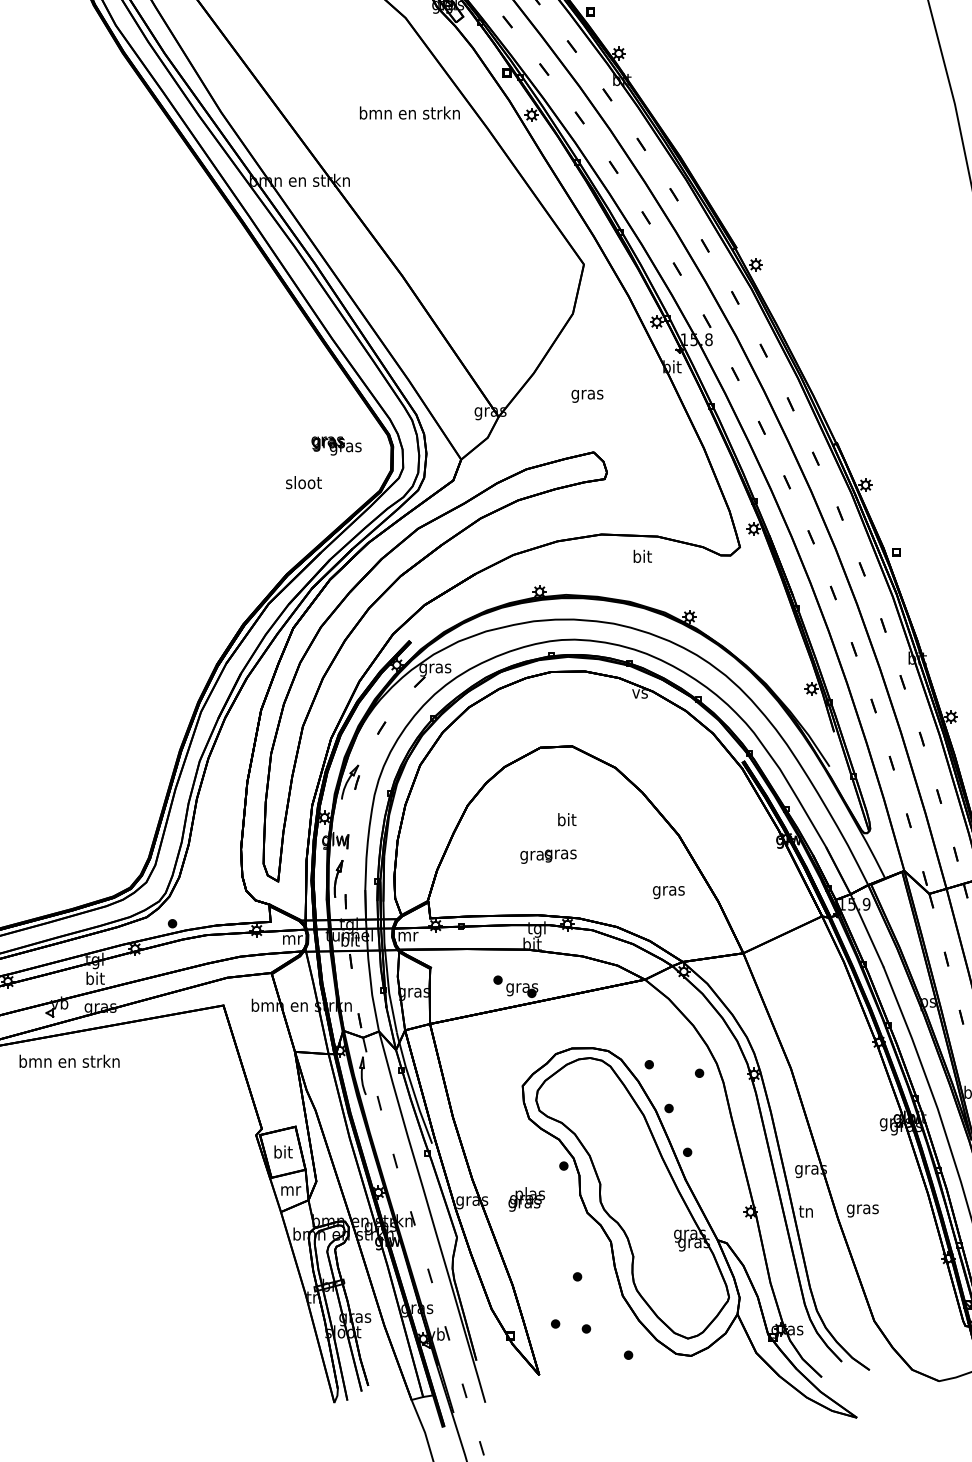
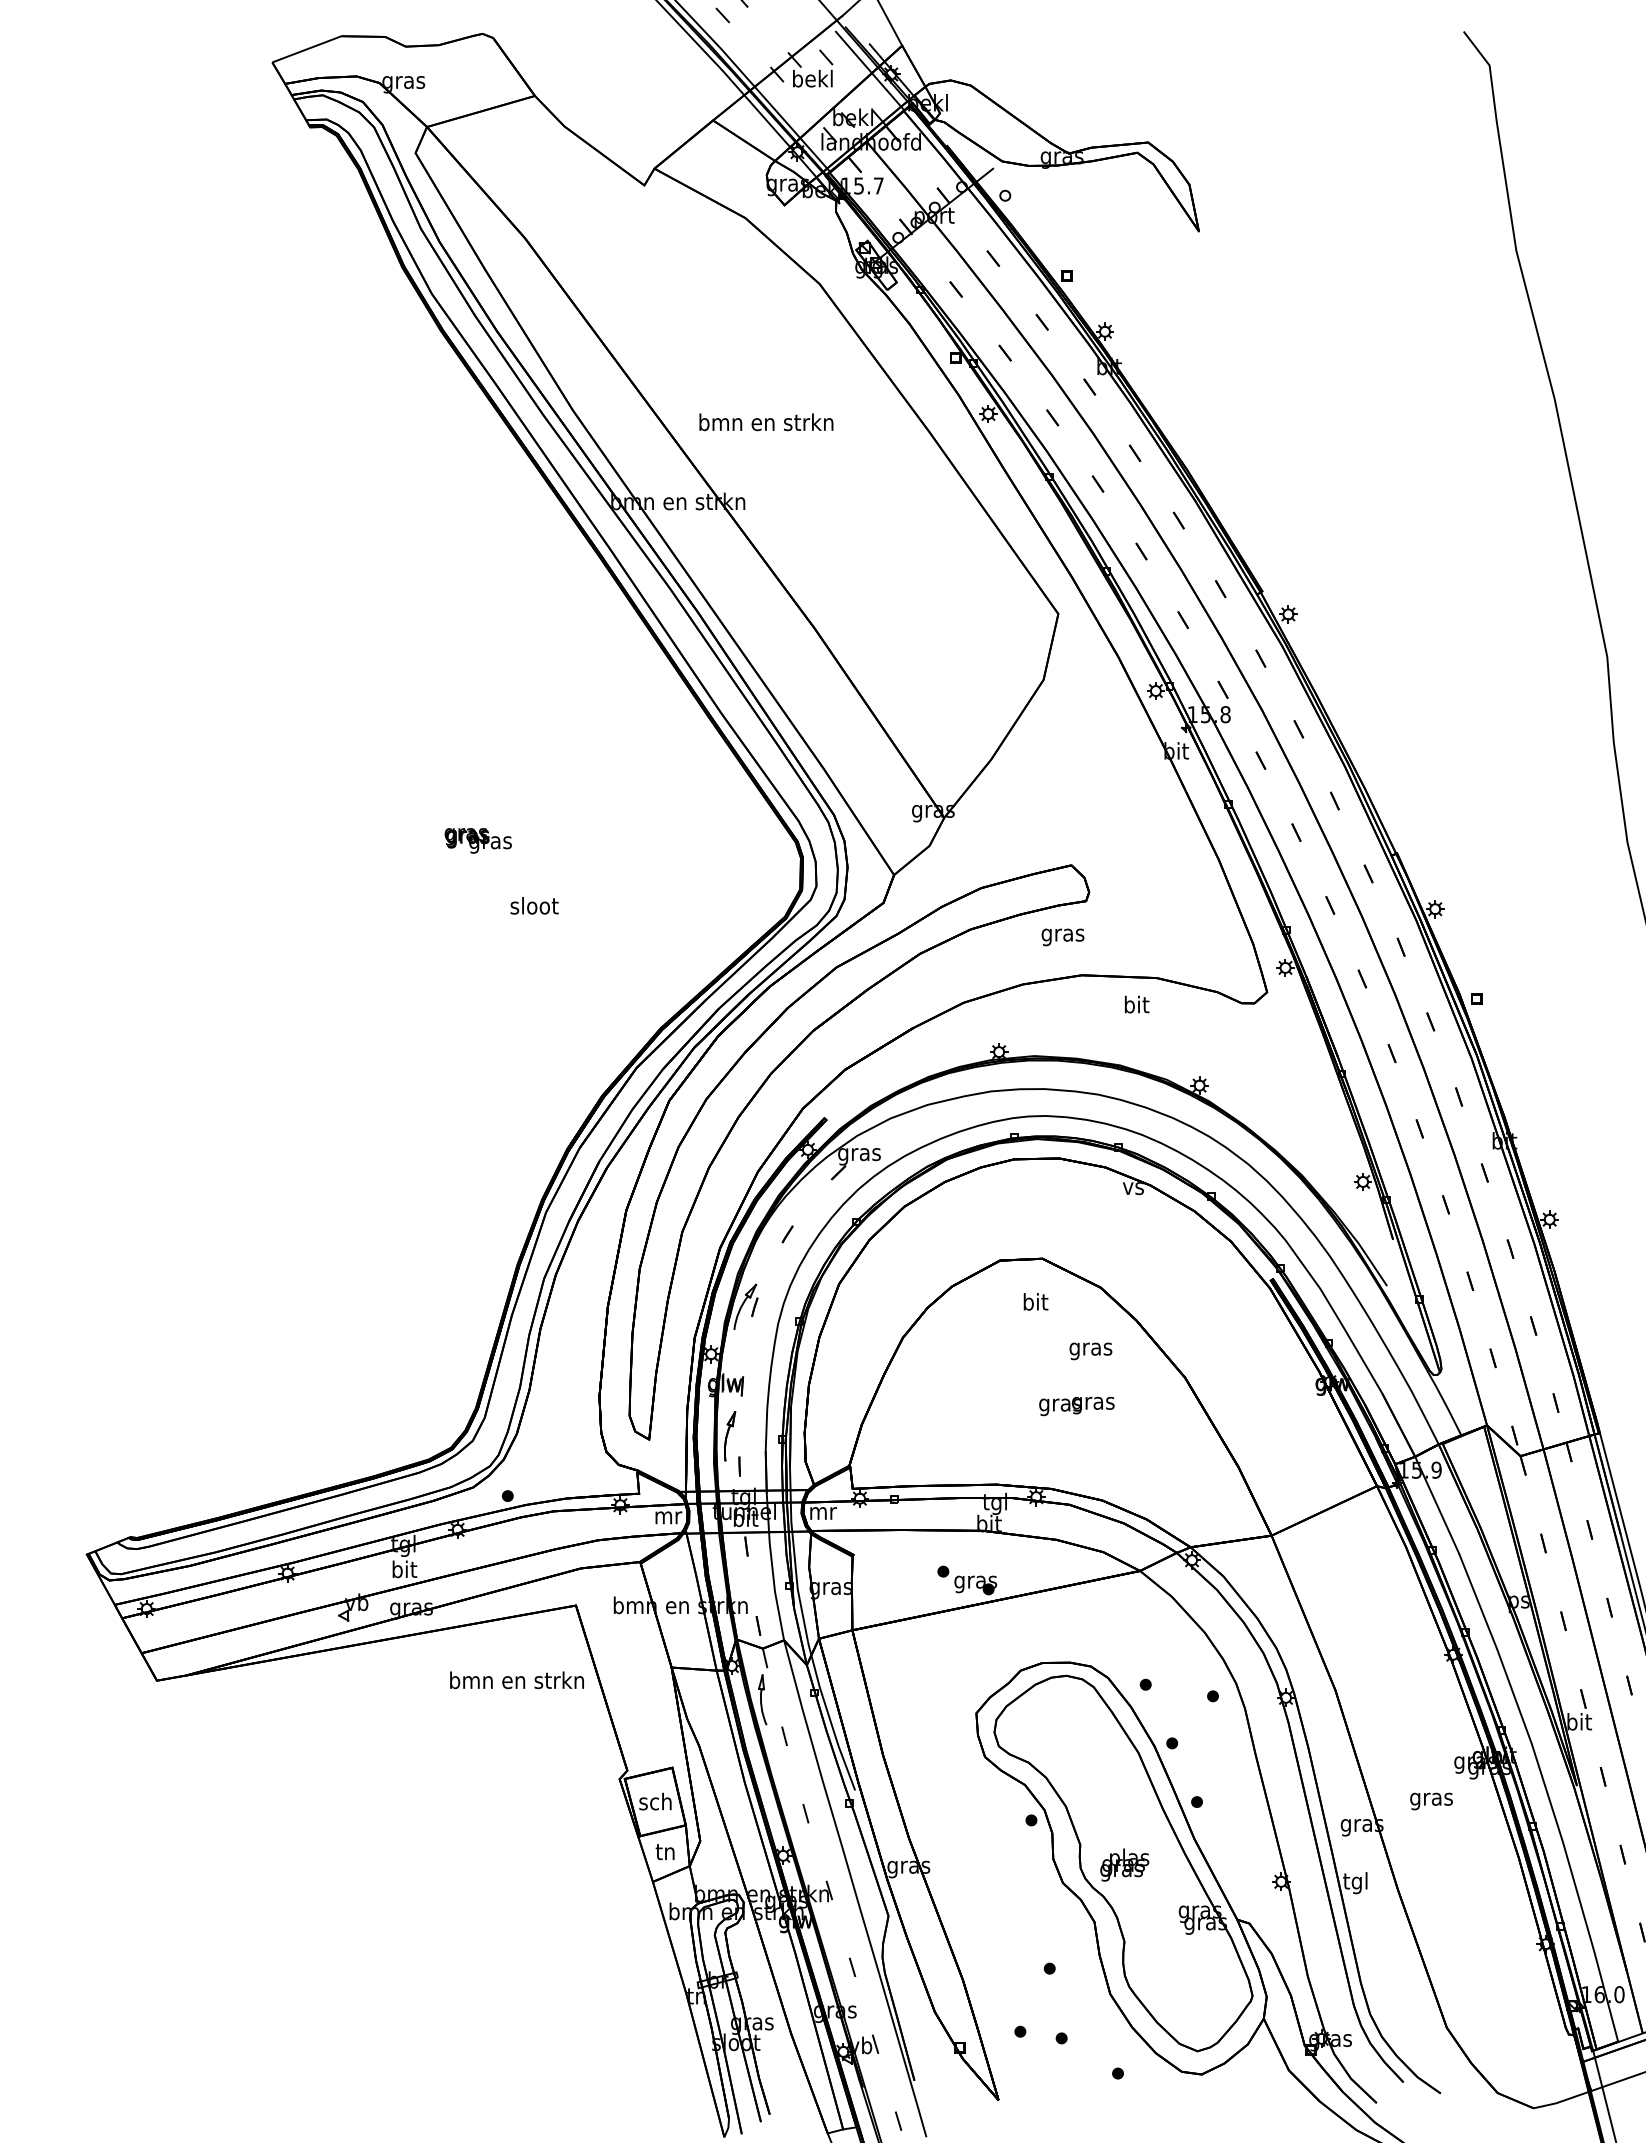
text: (409, 113) -> (766, 422), moved
text: (587, 396) -> (1062, 937), moved
text: (335, 445) -> (477, 840), moved
text: (303, 482) -> (534, 905), moved
text: (566, 819) -> (1035, 1301), moved
text: (548, 856) -> (1076, 1406), moved
text: (668, 892) -> (1090, 1351), moved
text: (69, 1061) -> (516, 1680), moved
text: (282, 1151) -> (655, 1801), bit -> sch
text: (291, 1190) -> (666, 1852), mr -> tn
text: (526, 1199) -> (1124, 1864), moved
text: (862, 1210) -> (1431, 1801), moved
text: (806, 1213) -> (1355, 1883), tn -> tgl

